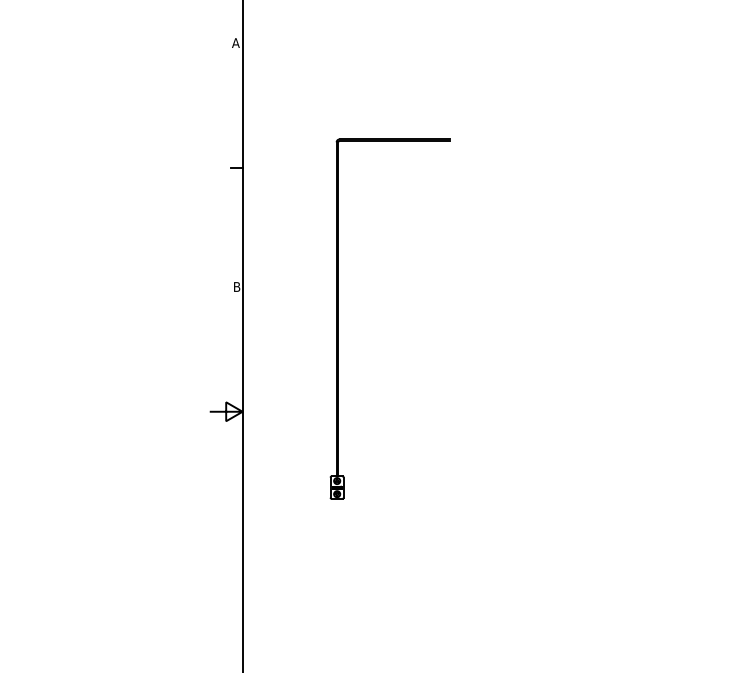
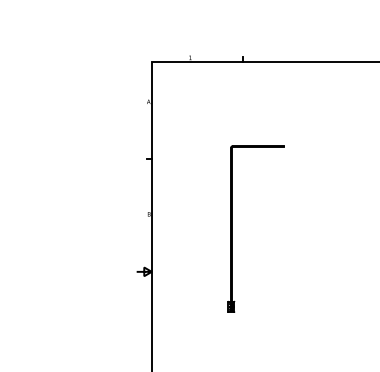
part: (339, 317) -> (232, 228), moved

